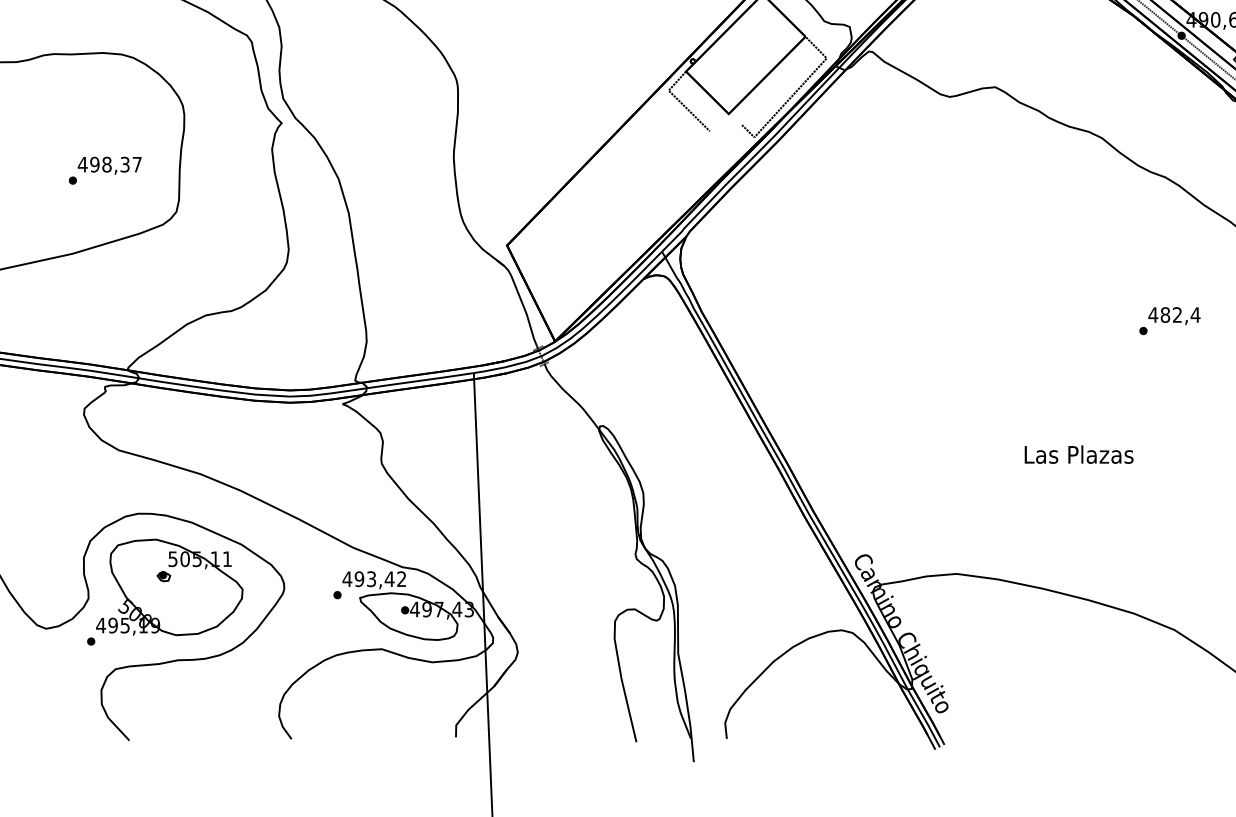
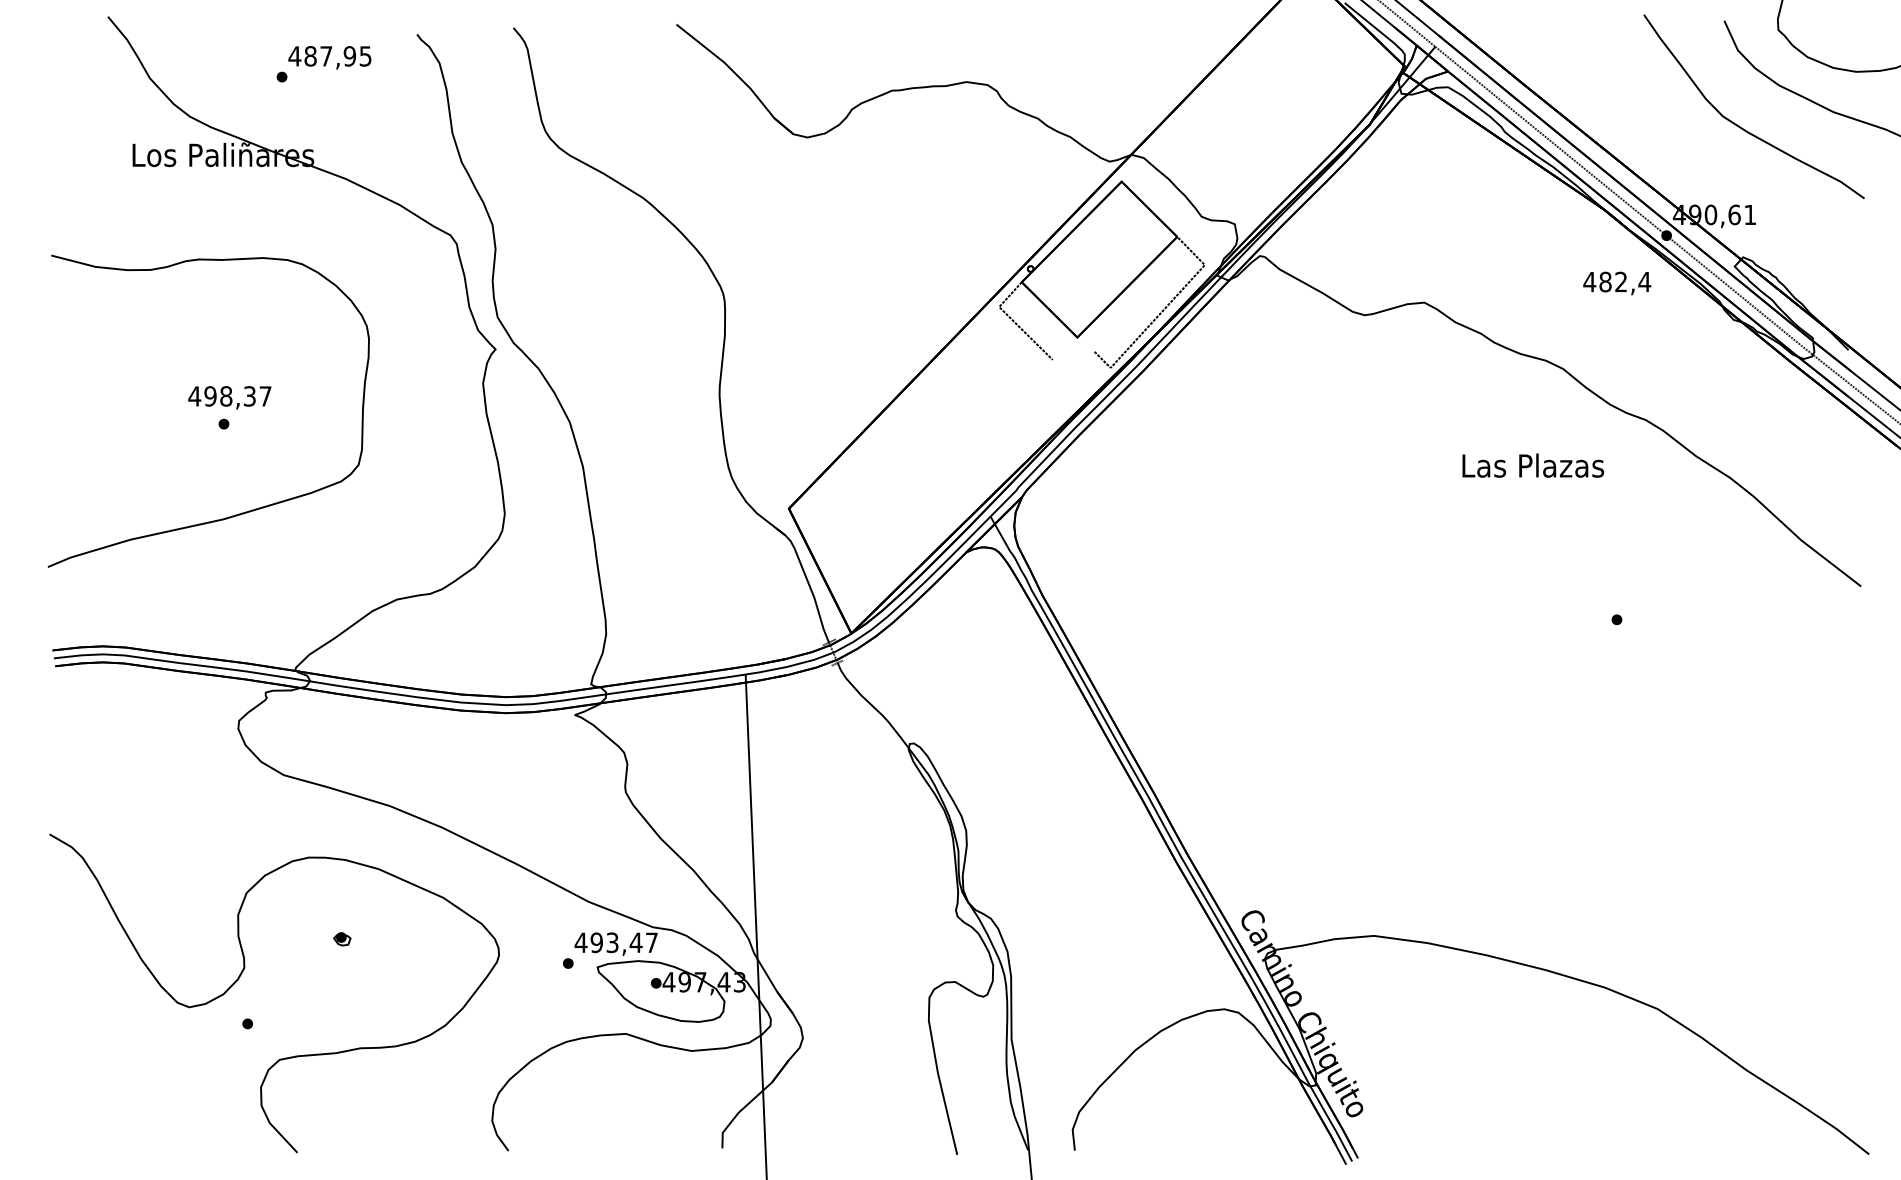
text: (109, 165) -> (229, 397), moved
text: (1174, 316) -> (1617, 283), moved
text: (1079, 454) -> (1533, 465), moved
text: (401, 578) -> (651, 942), 493,42 -> 493,47
part: (169, 587) -> (349, 953), removed

